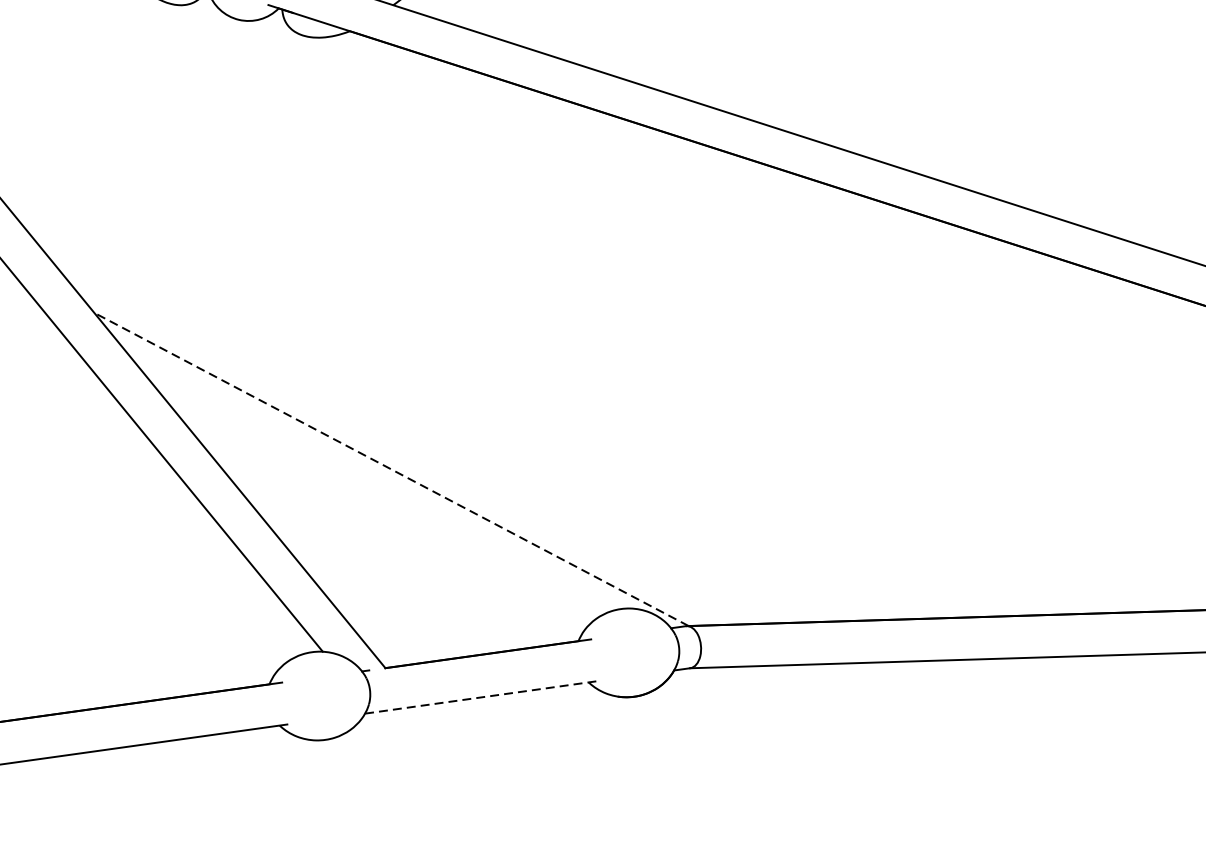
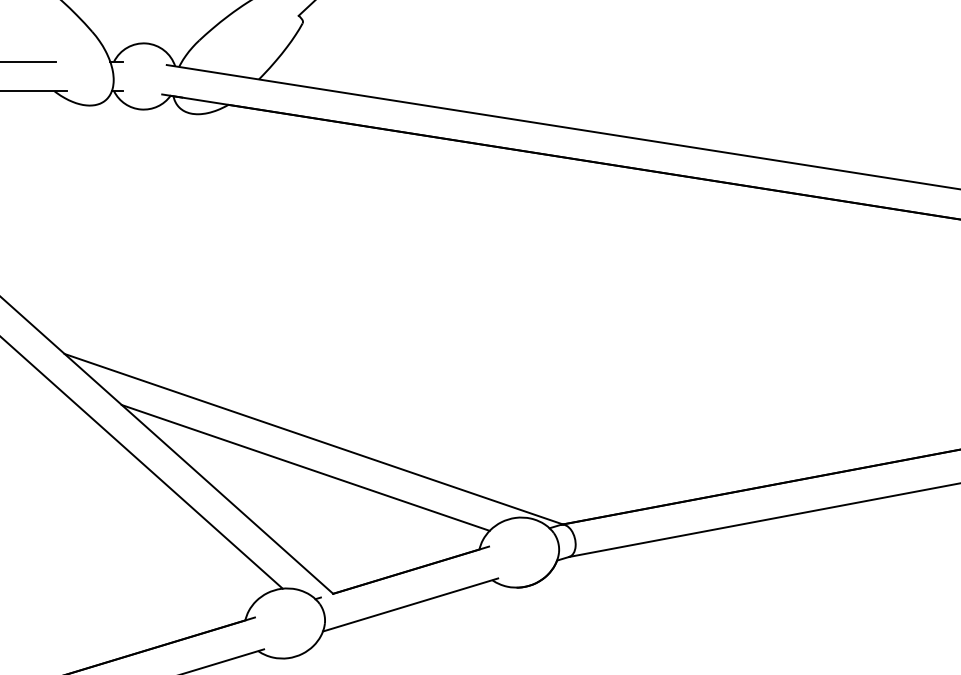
line: (391, 469) -> (313, 439), dashed -> solid
line: (375, 503) -> (305, 467), added
line: (480, 696) -> (410, 604), dashed -> solid

